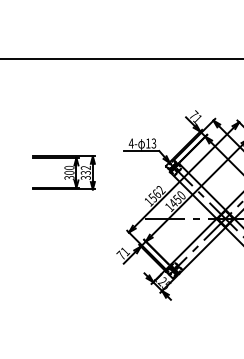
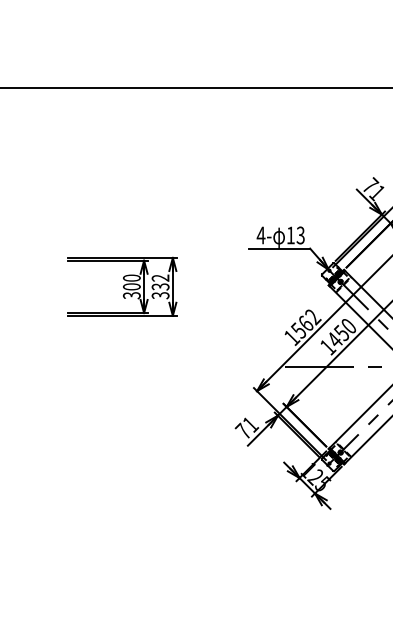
part: (63, 172) -> (121, 286), moved

